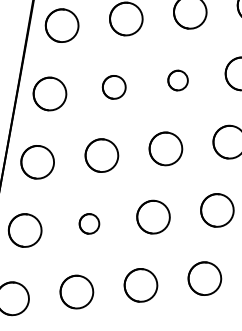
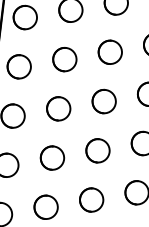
part: (177, 80) -> (109, 52), size x1.67
part: (114, 87) -> (65, 59), size x1.43
part: (89, 223) -> (52, 157), size x1.67

